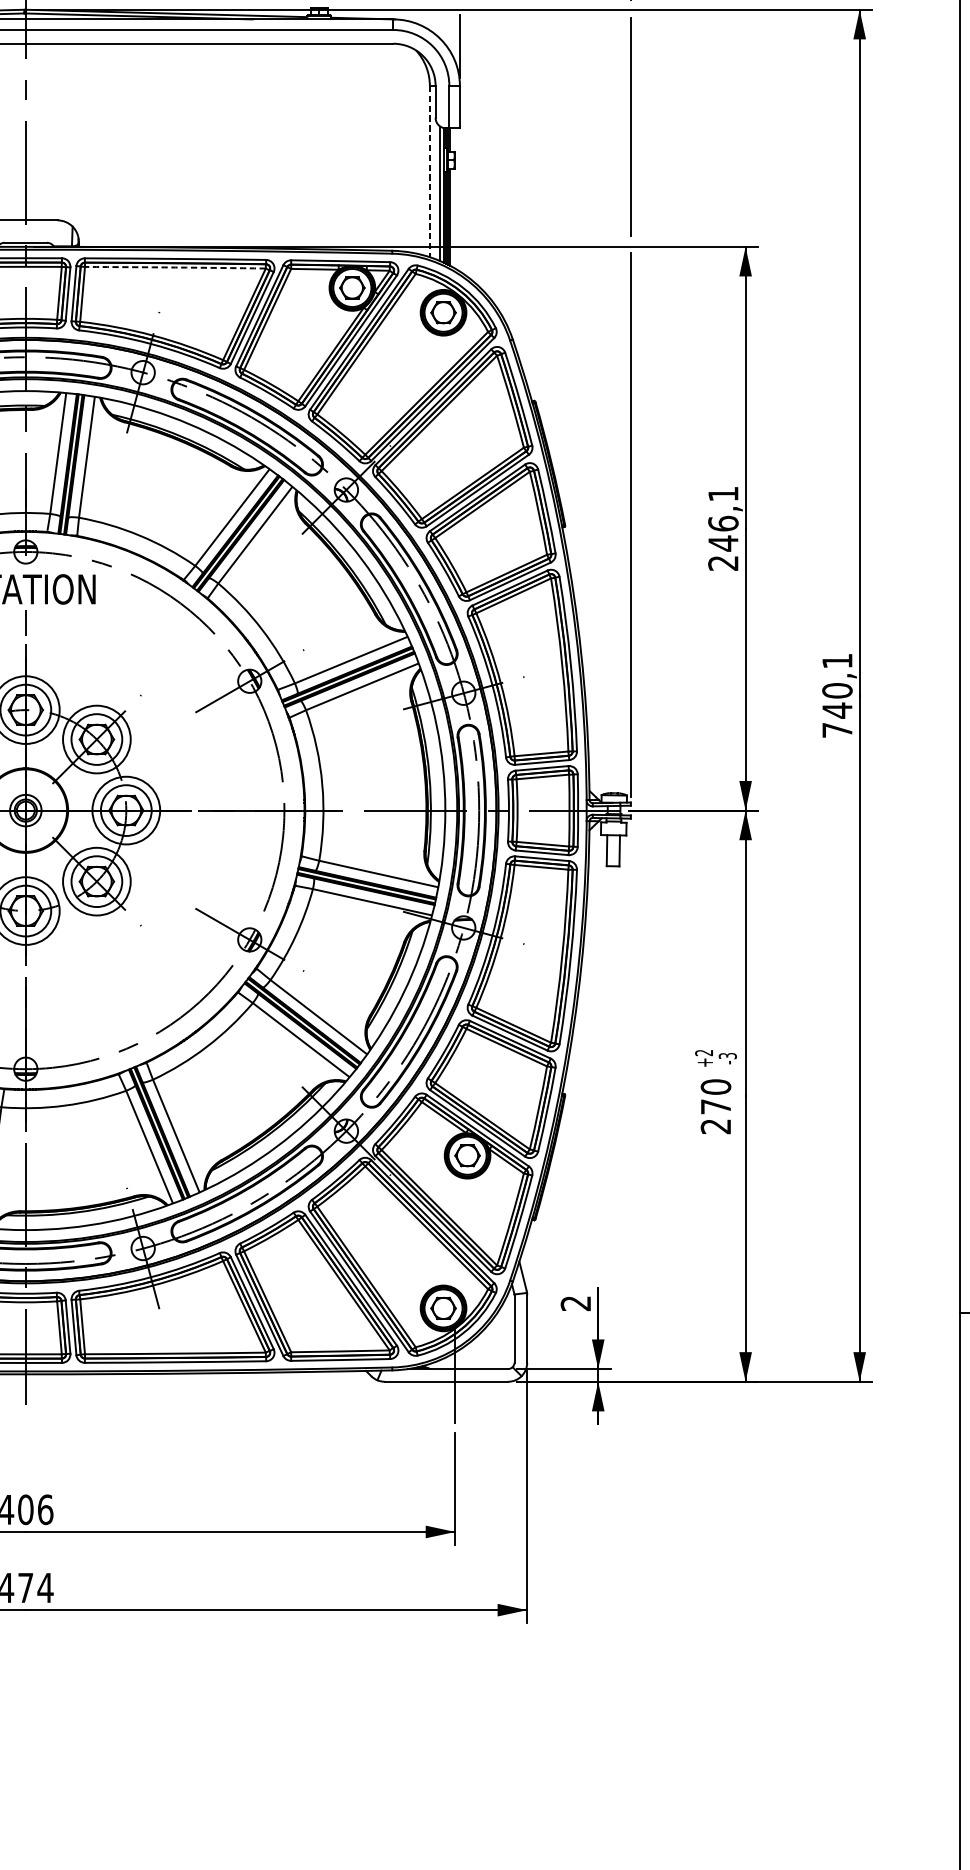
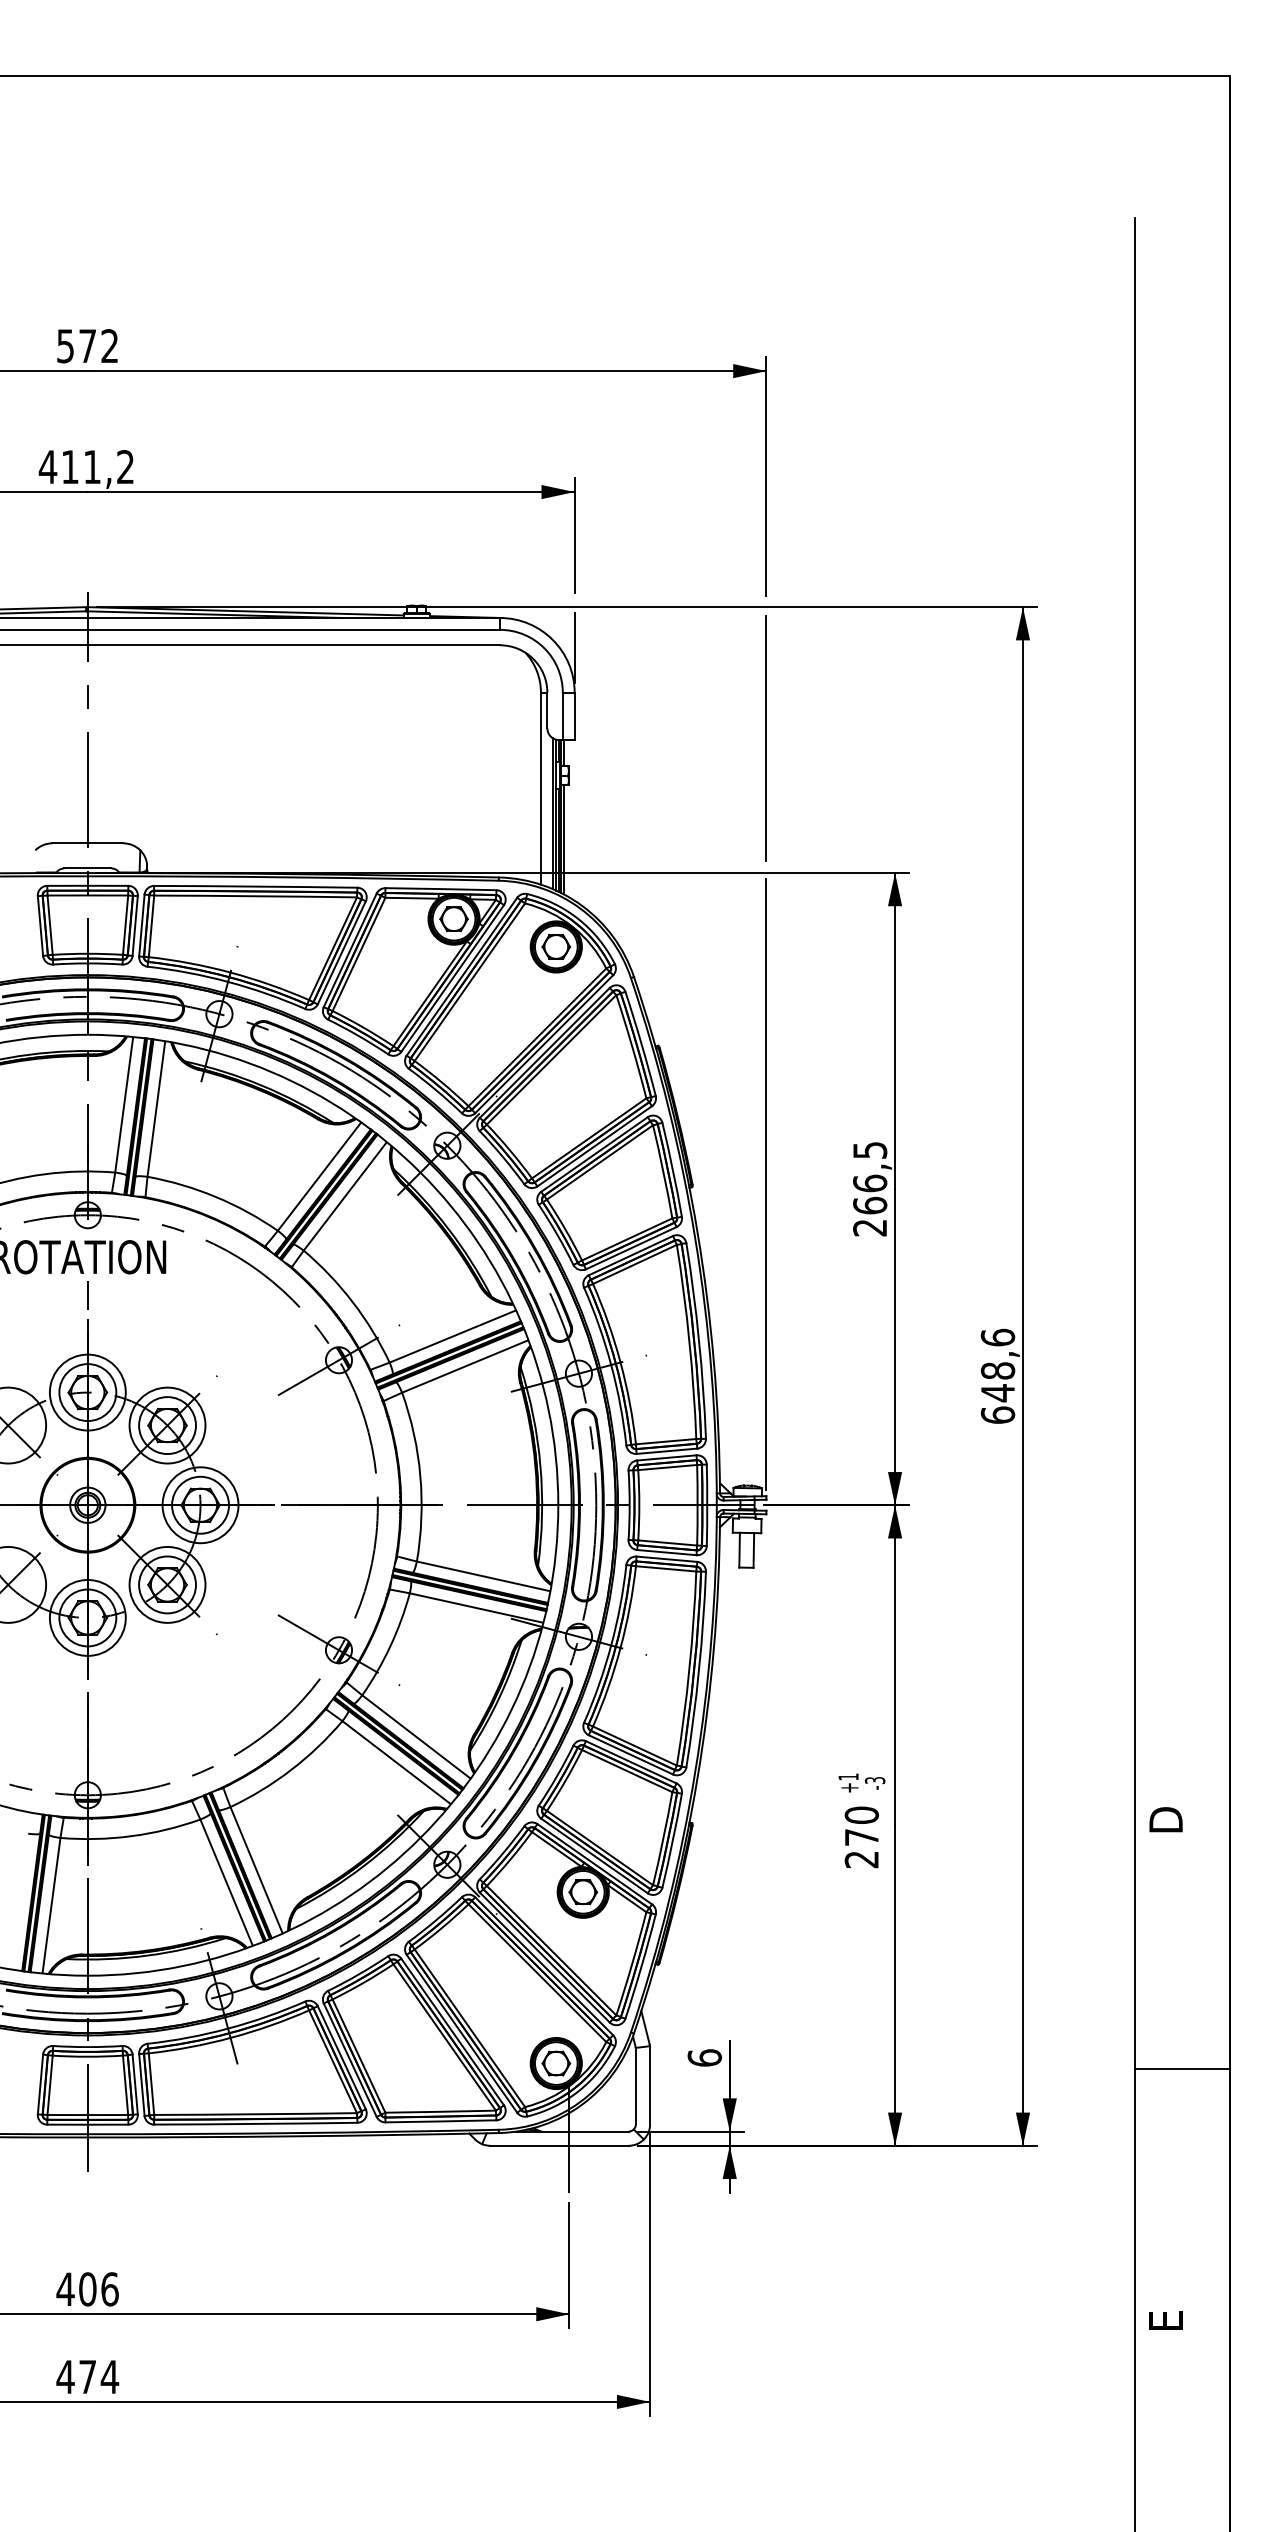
line: (429, 172) -> (540, 789), dashed -> solid
arc: (175, 267) -> (255, 896), dashed -> solid
text: (723, 519) -> (870, 1178), 246,1 -> 266,5
text: (836, 694) -> (997, 1375), 740,1 -> 648,6
text: (704, 1052) -> (848, 1776), +2 -> +1
text: (575, 1303) -> (704, 2057), 2 -> 6

